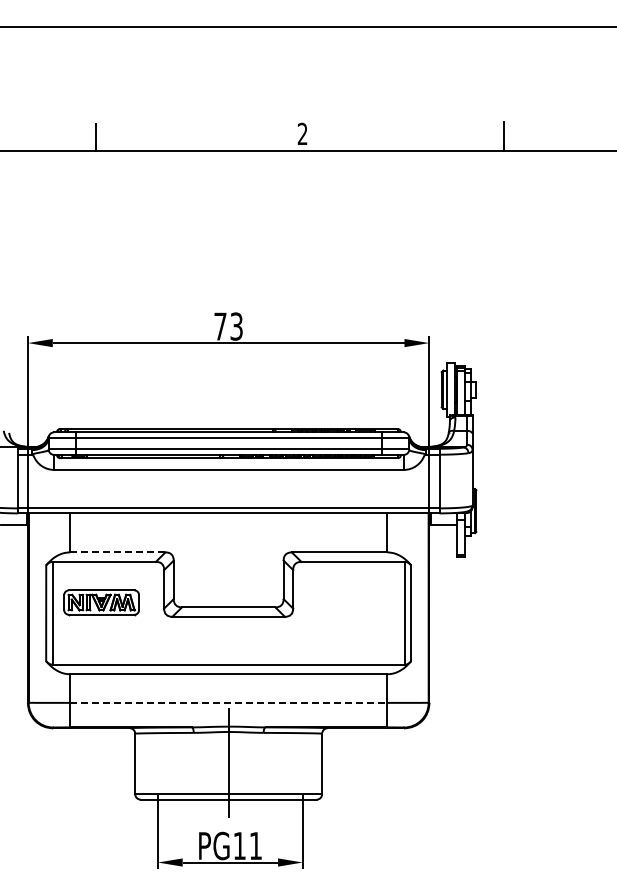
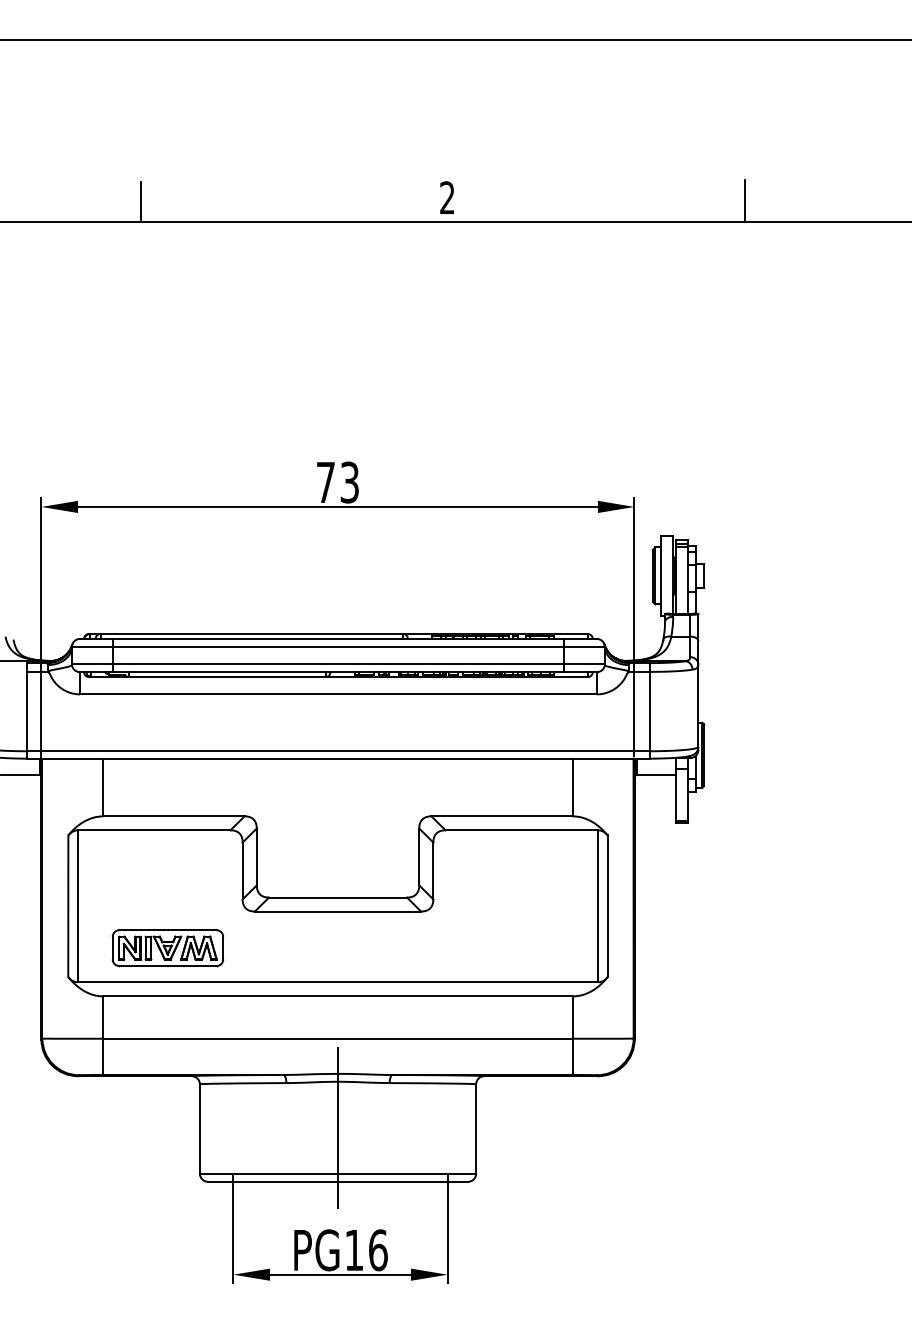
line: (117, 552) -> (173, 816), dashed -> solid
part: (101, 602) -> (167, 948), moved
line: (228, 702) -> (337, 1038), dashed -> solid
text: (255, 845) -> (377, 1249), PG11 -> PG16

